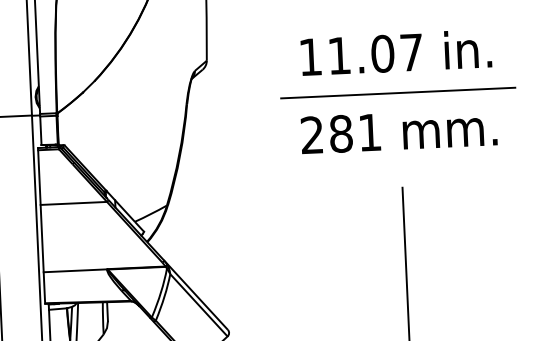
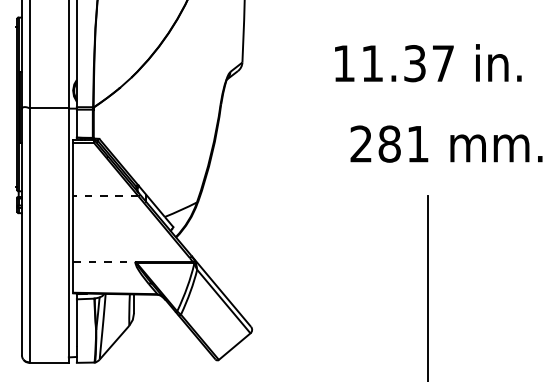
text: (383, 53) -> (415, 63), 11.07 -> 11.37
line: (398, 92) -> (428, 102), removed
text: (399, 130) -> (446, 143), moved
line: (73, 203) -> (105, 196), solid -> dashed
line: (76, 270) -> (105, 262), solid -> dashed

